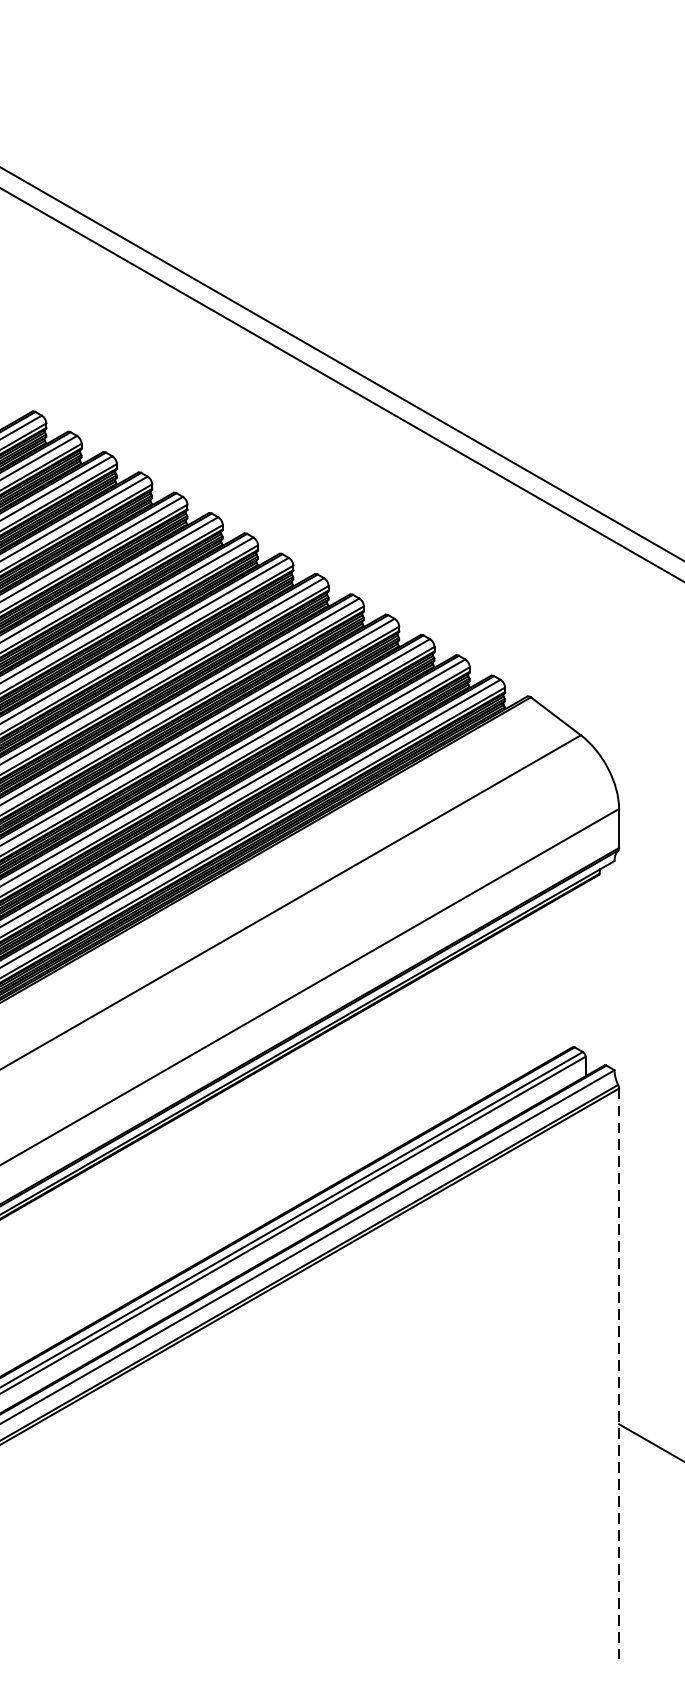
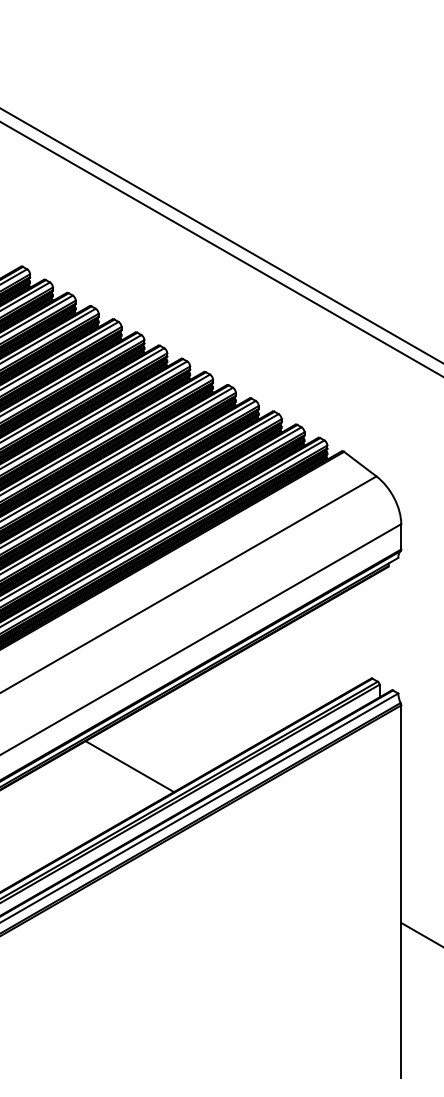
line: (199, 1182) -> (129, 766), added
line: (619, 1377) -> (401, 892), dashed -> solid

